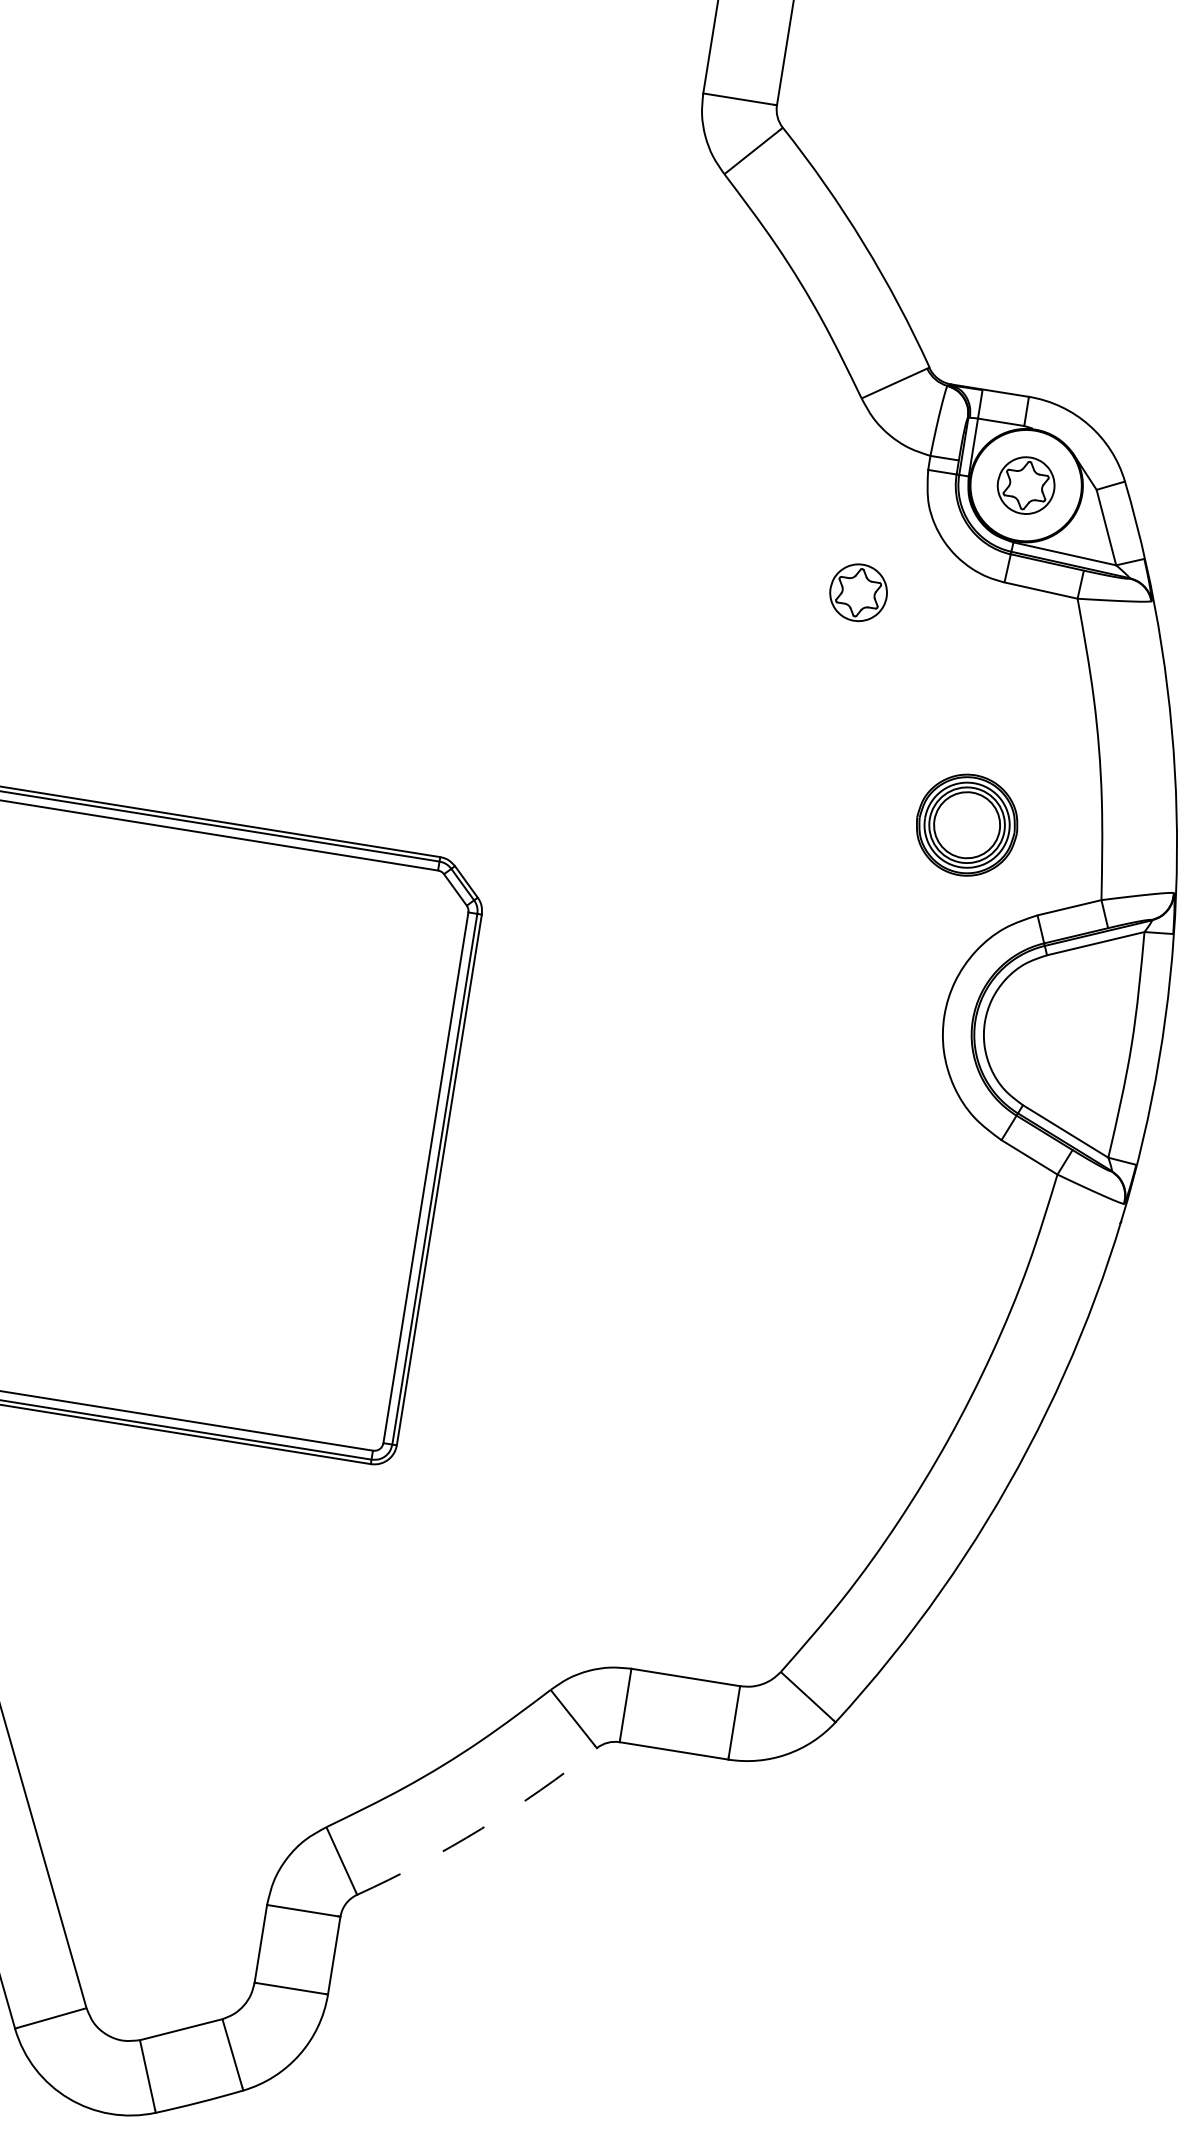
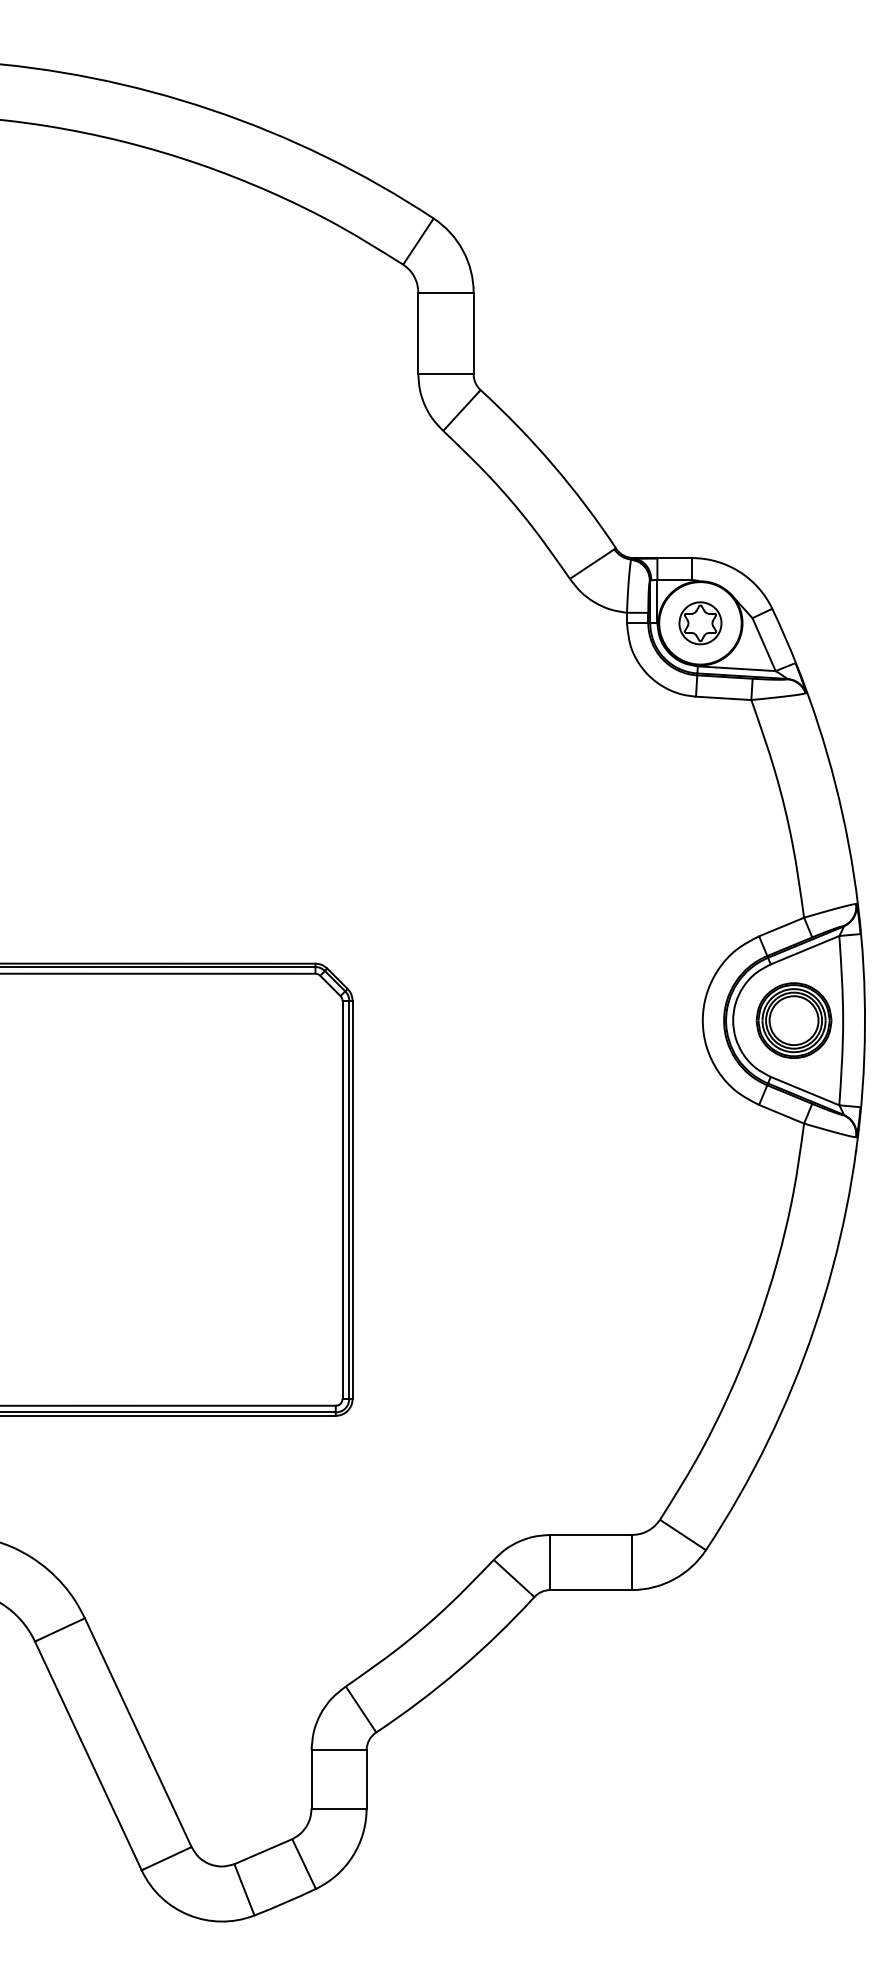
part: (858, 592) -> (590, 721), removed
part: (966, 824) -> (793, 1020), moved
arc: (481, 1828) -> (459, 1669), dashed -> solid

